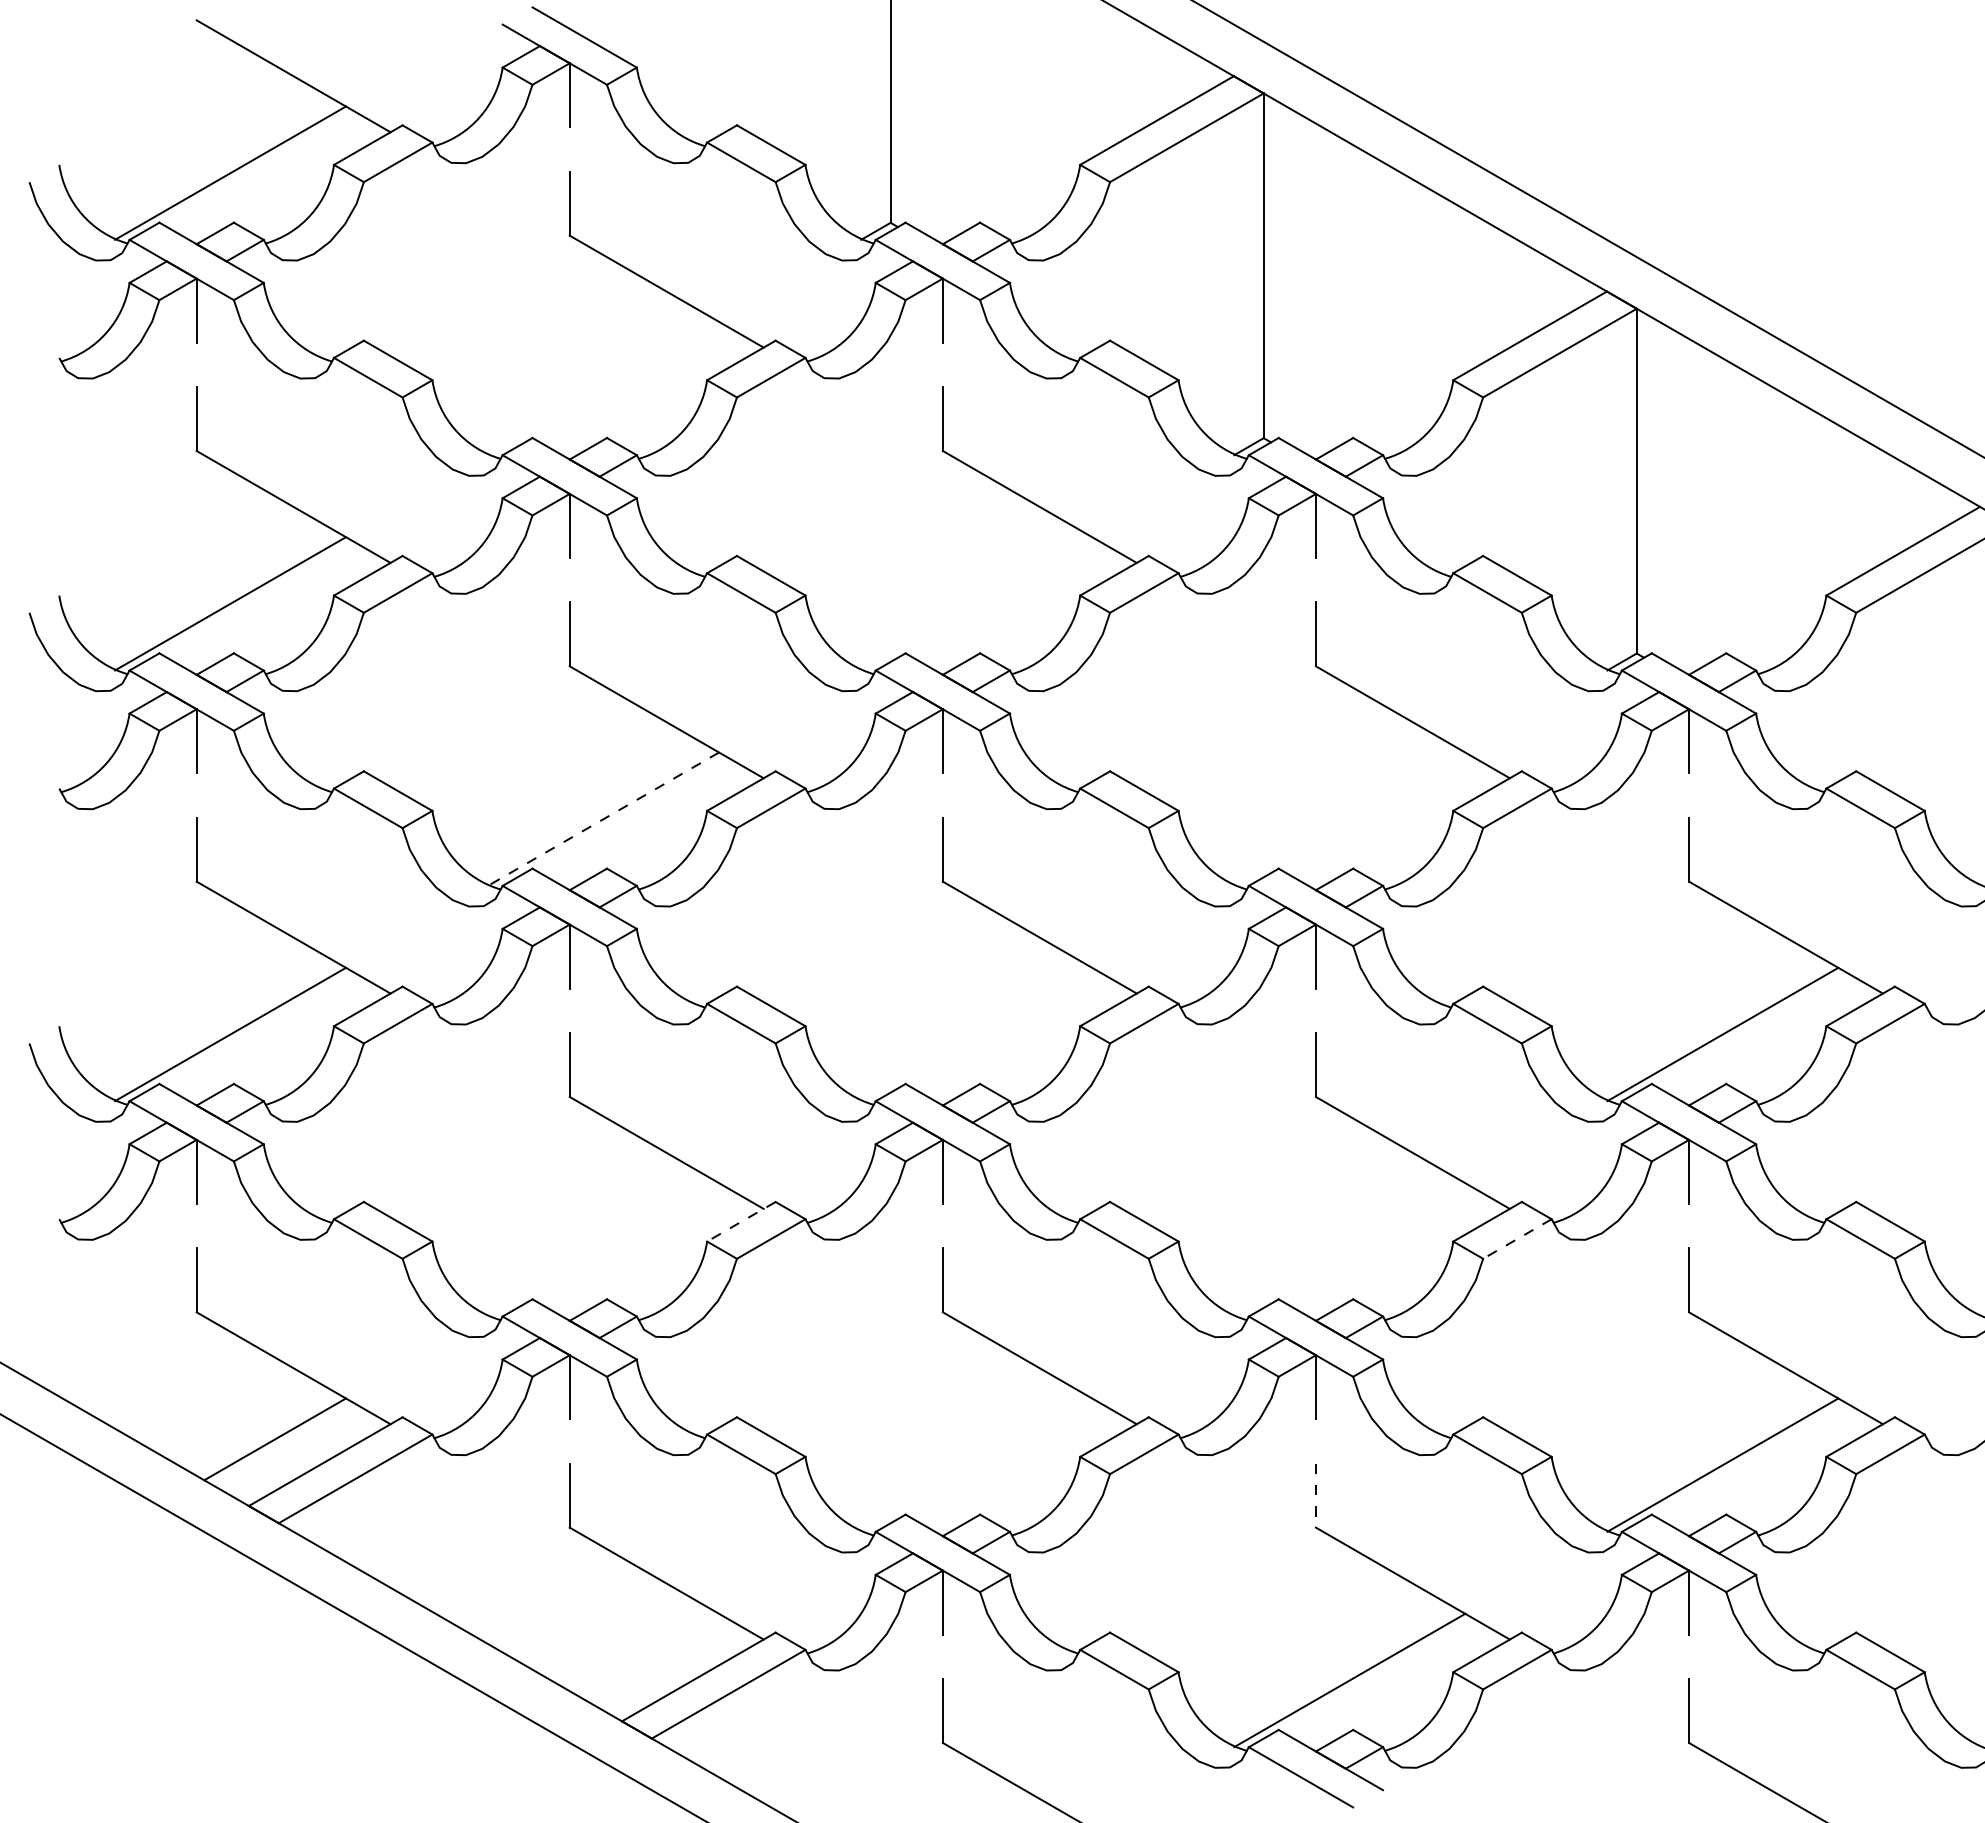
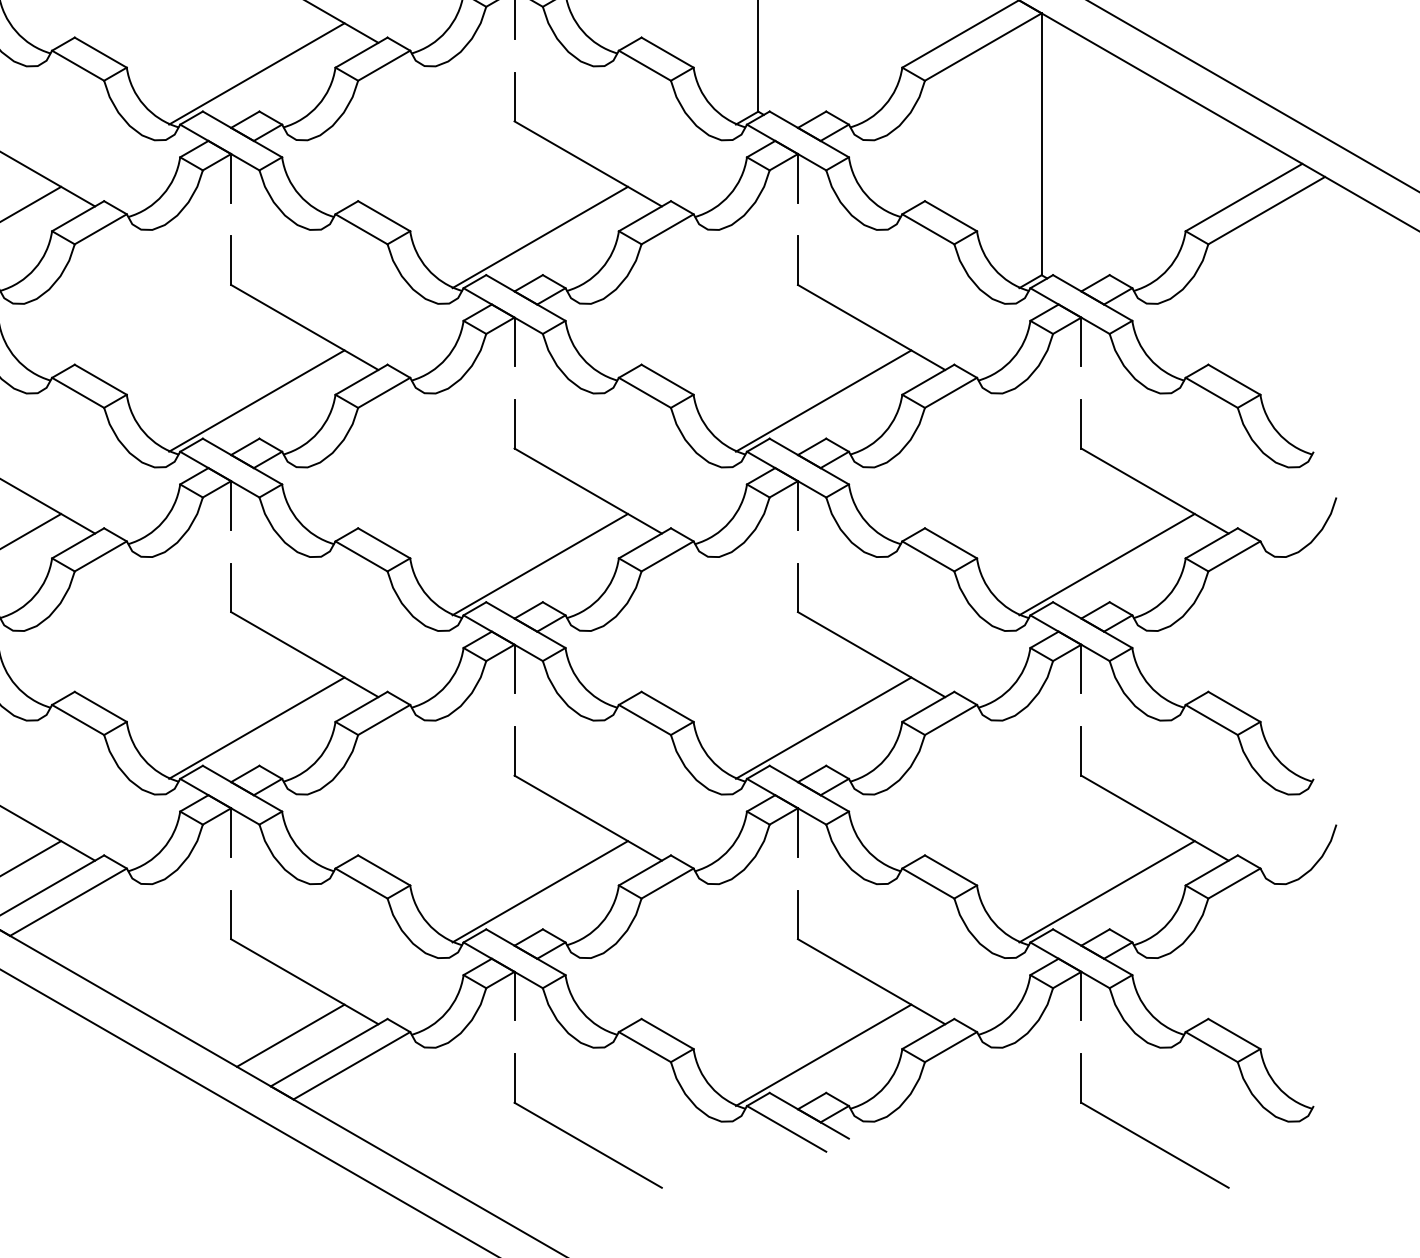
line: (603, 388) -> (256, 73), added
line: (976, 603) -> (540, 237), added
line: (1349, 818) -> (823, 400), added
line: (603, 819) -> (256, 401), dashed -> solid
line: (976, 1034) -> (540, 564), added
line: (741, 1221) -> (361, 706), dashed -> solid
line: (1517, 1239) -> (951, 720), dashed -> solid
line: (603, 1249) -> (256, 727), added
line: (1349, 1249) -> (823, 727), added
line: (976, 1464) -> (540, 891), added
line: (1315, 1495) -> (797, 914), dashed -> solid
line: (648, 1654) -> (290, 1035), added

